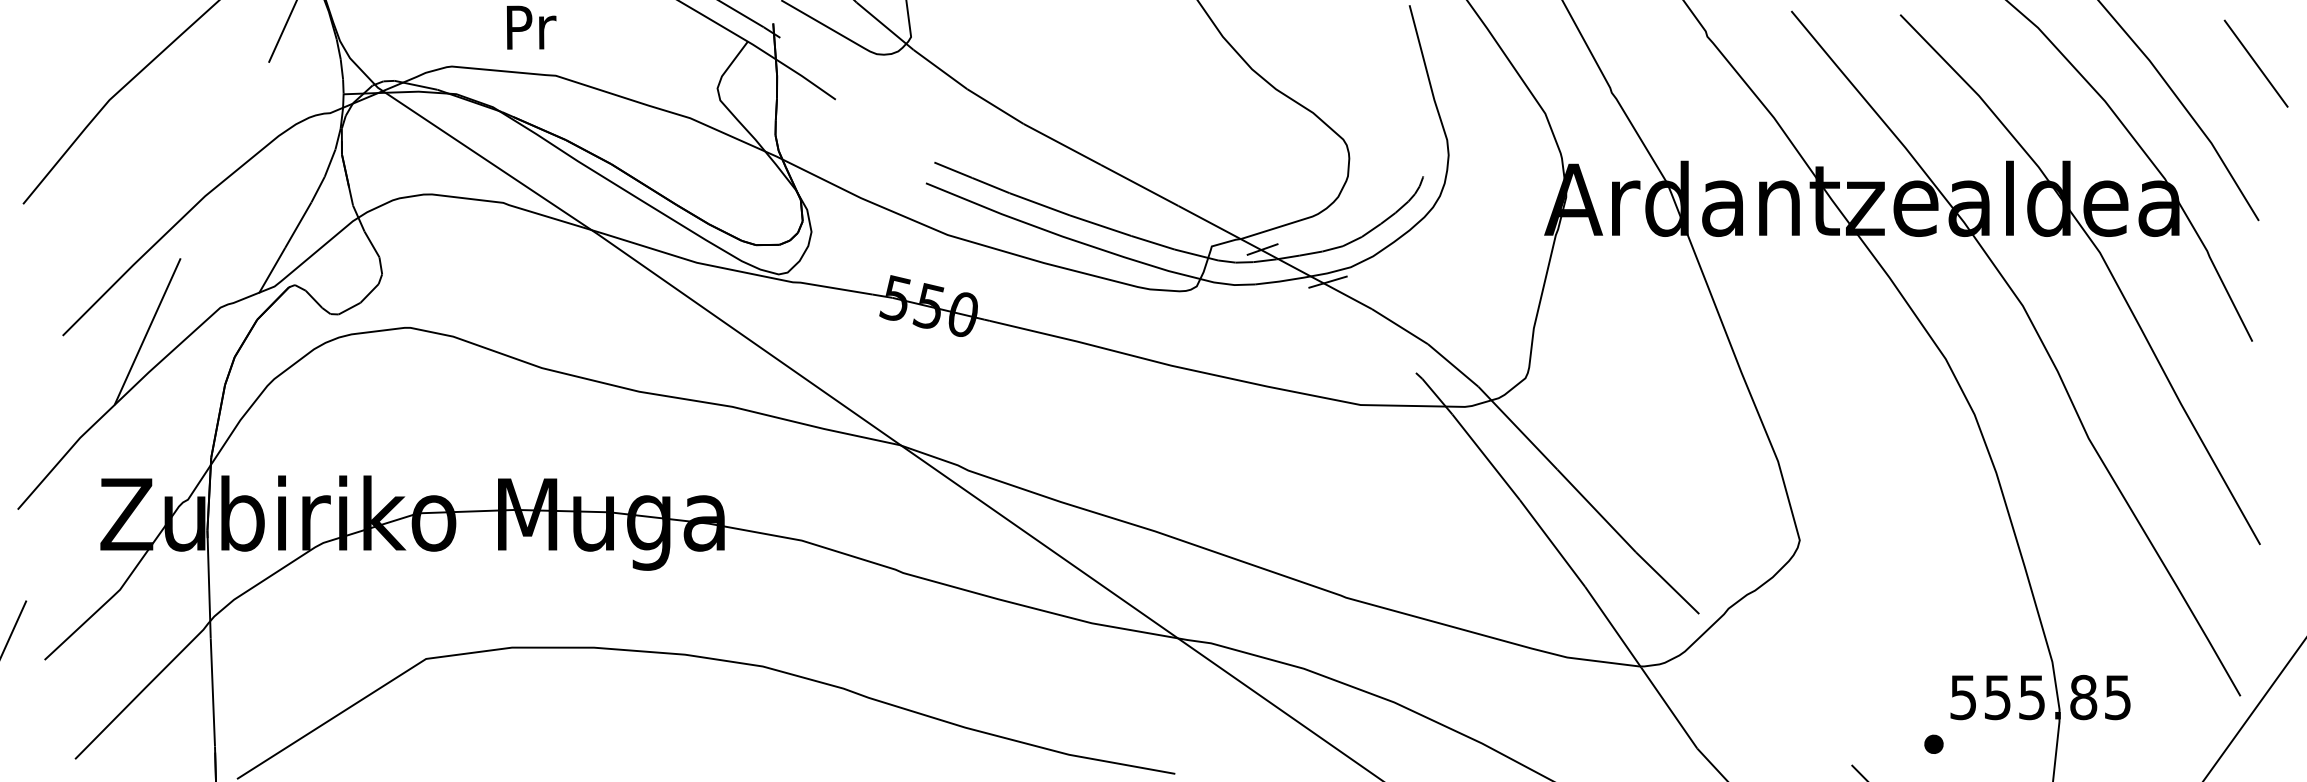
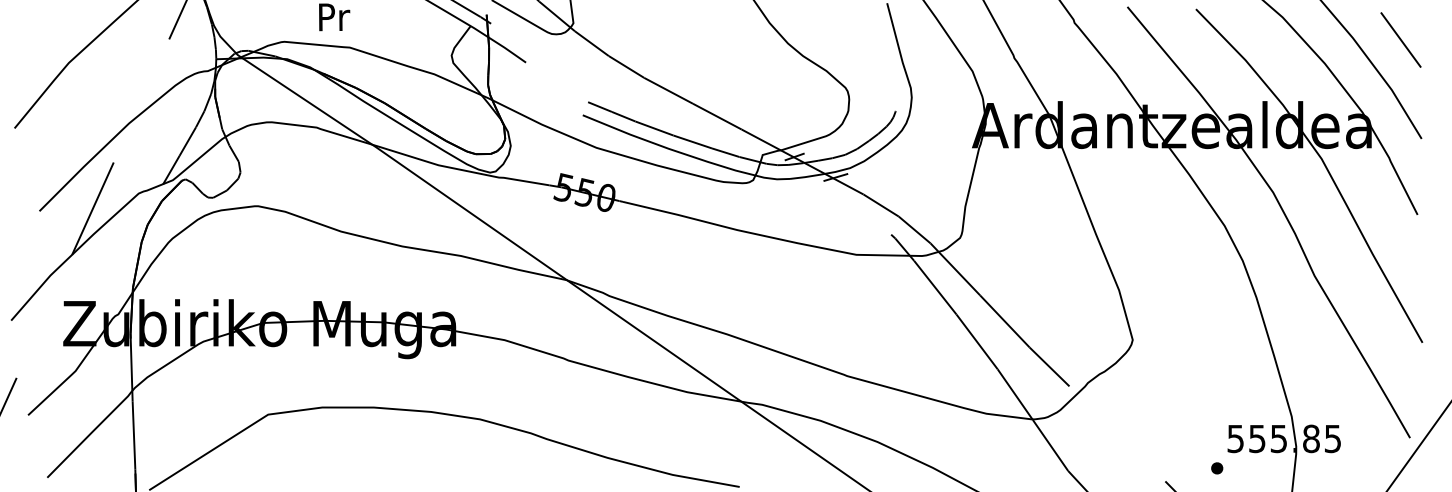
line: (2255, 62) -> (1400, 39), moved

